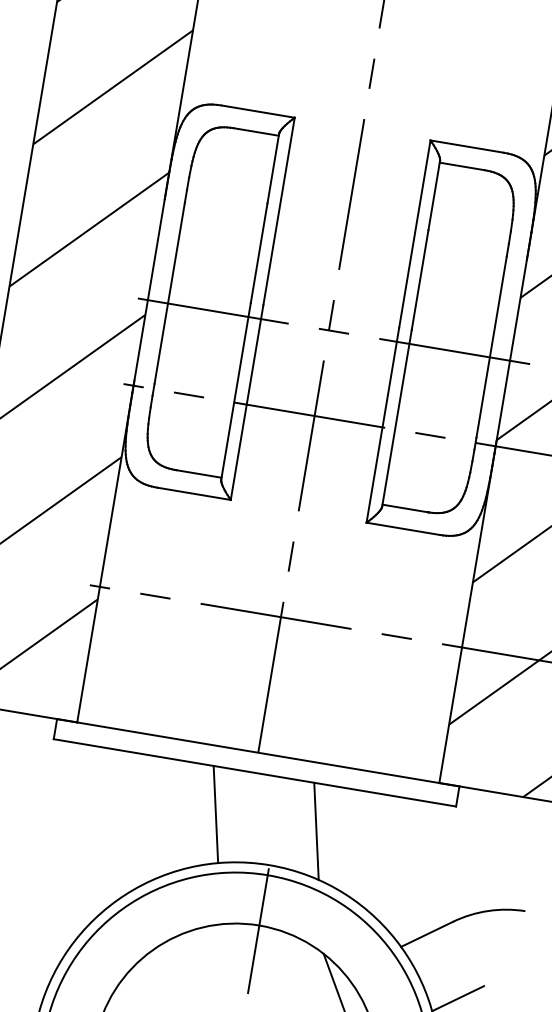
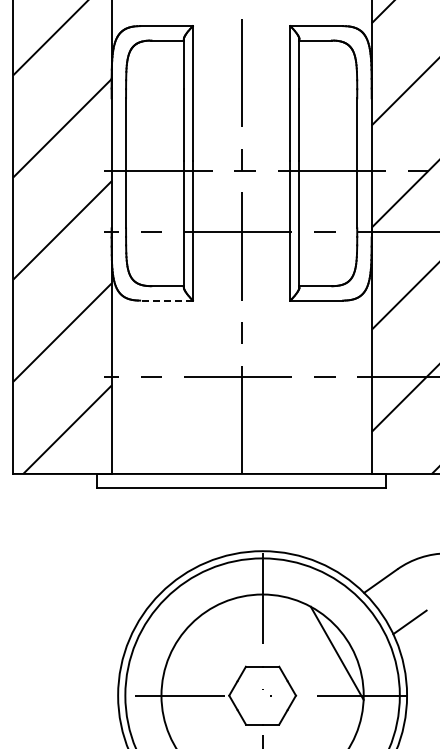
line: (194, 493) -> (166, 300), solid -> dashed
line: (216, 813) -> (219, 521), removed
line: (316, 830) -> (291, 521), removed

